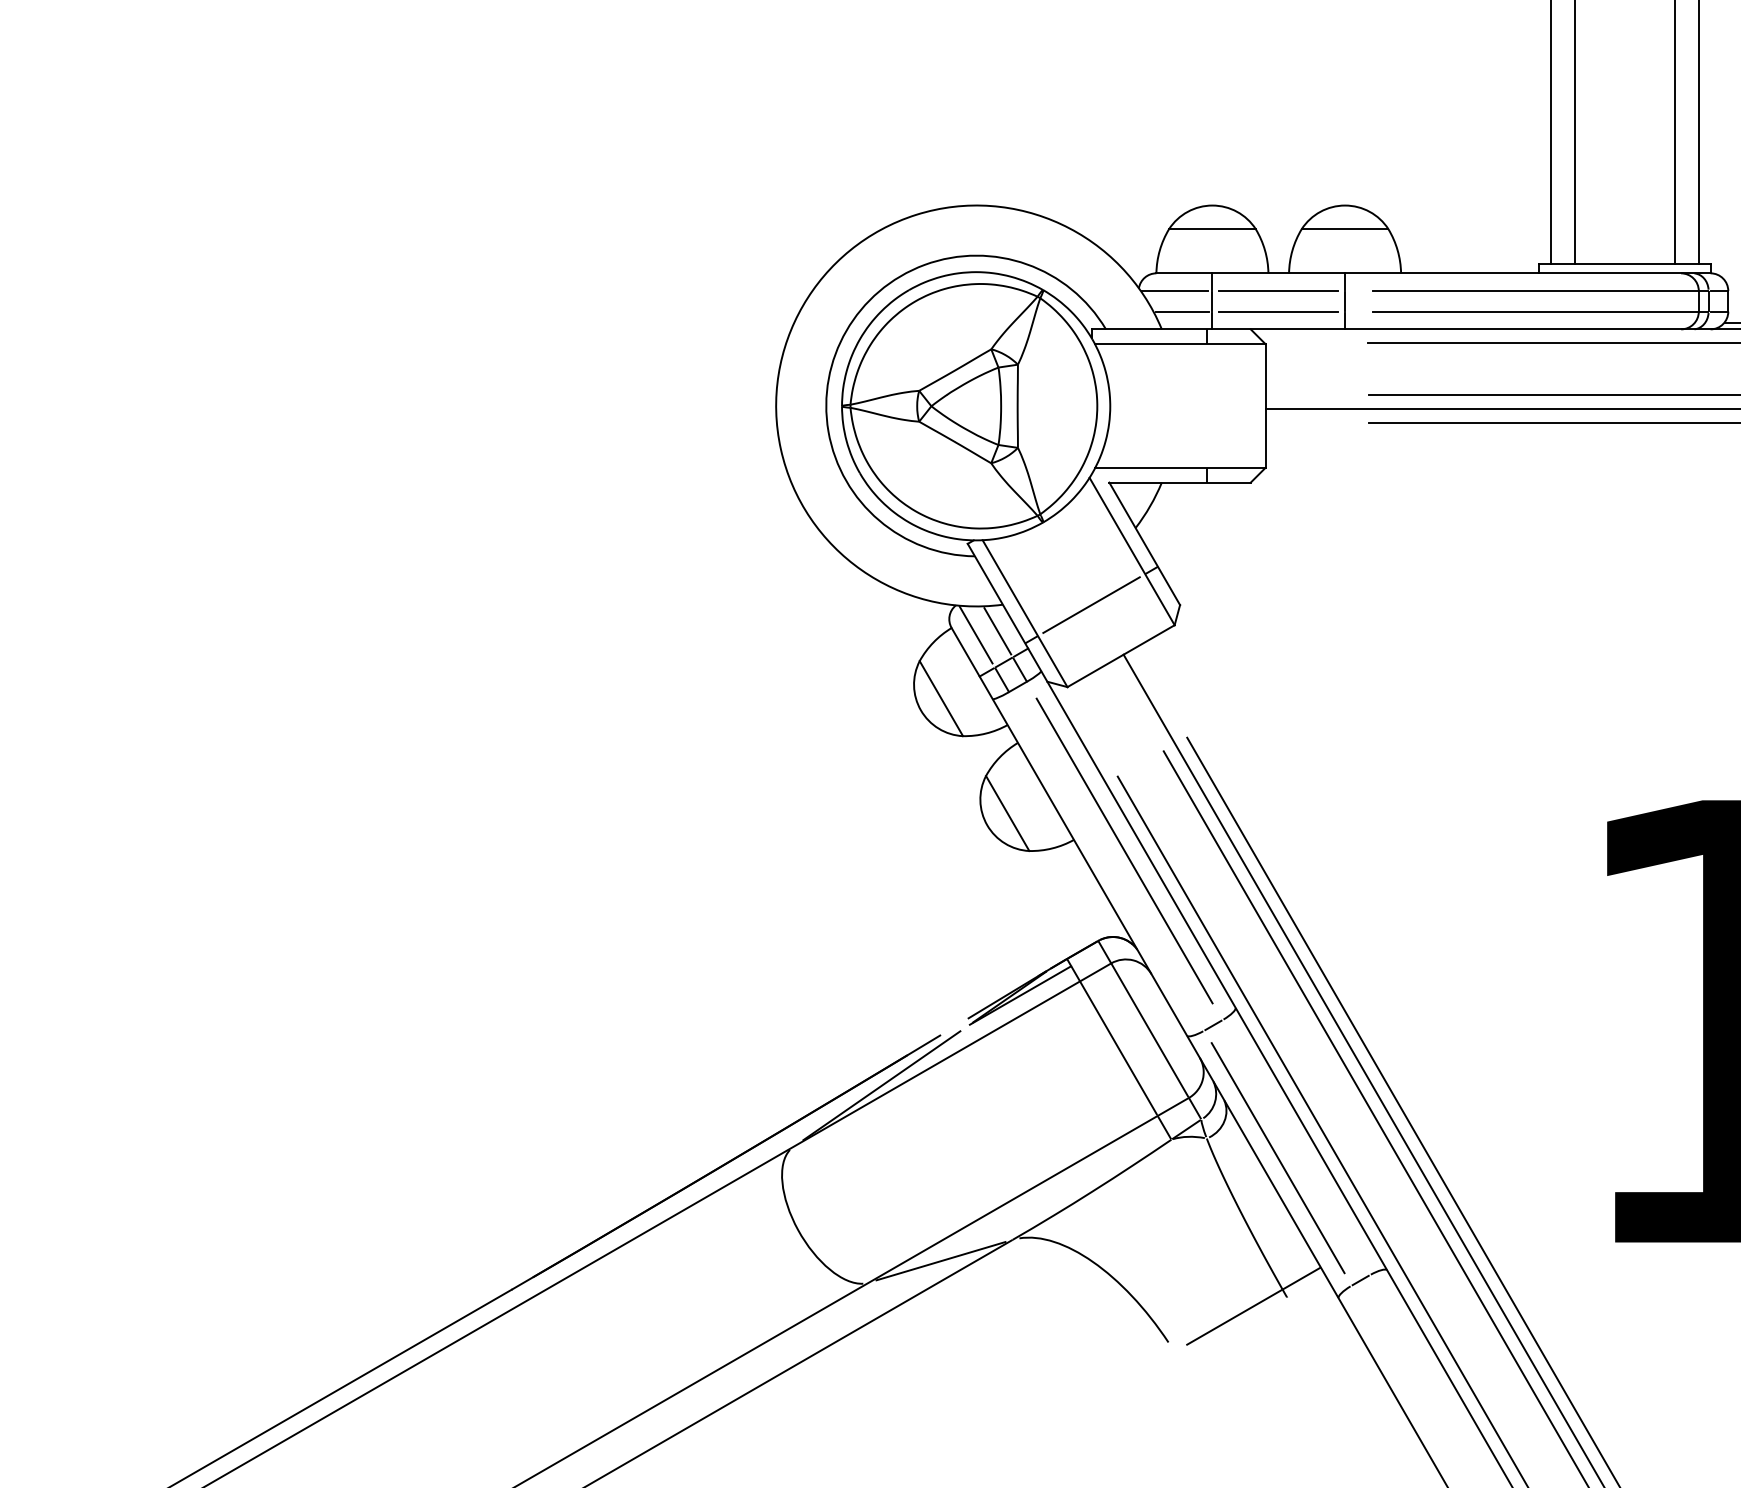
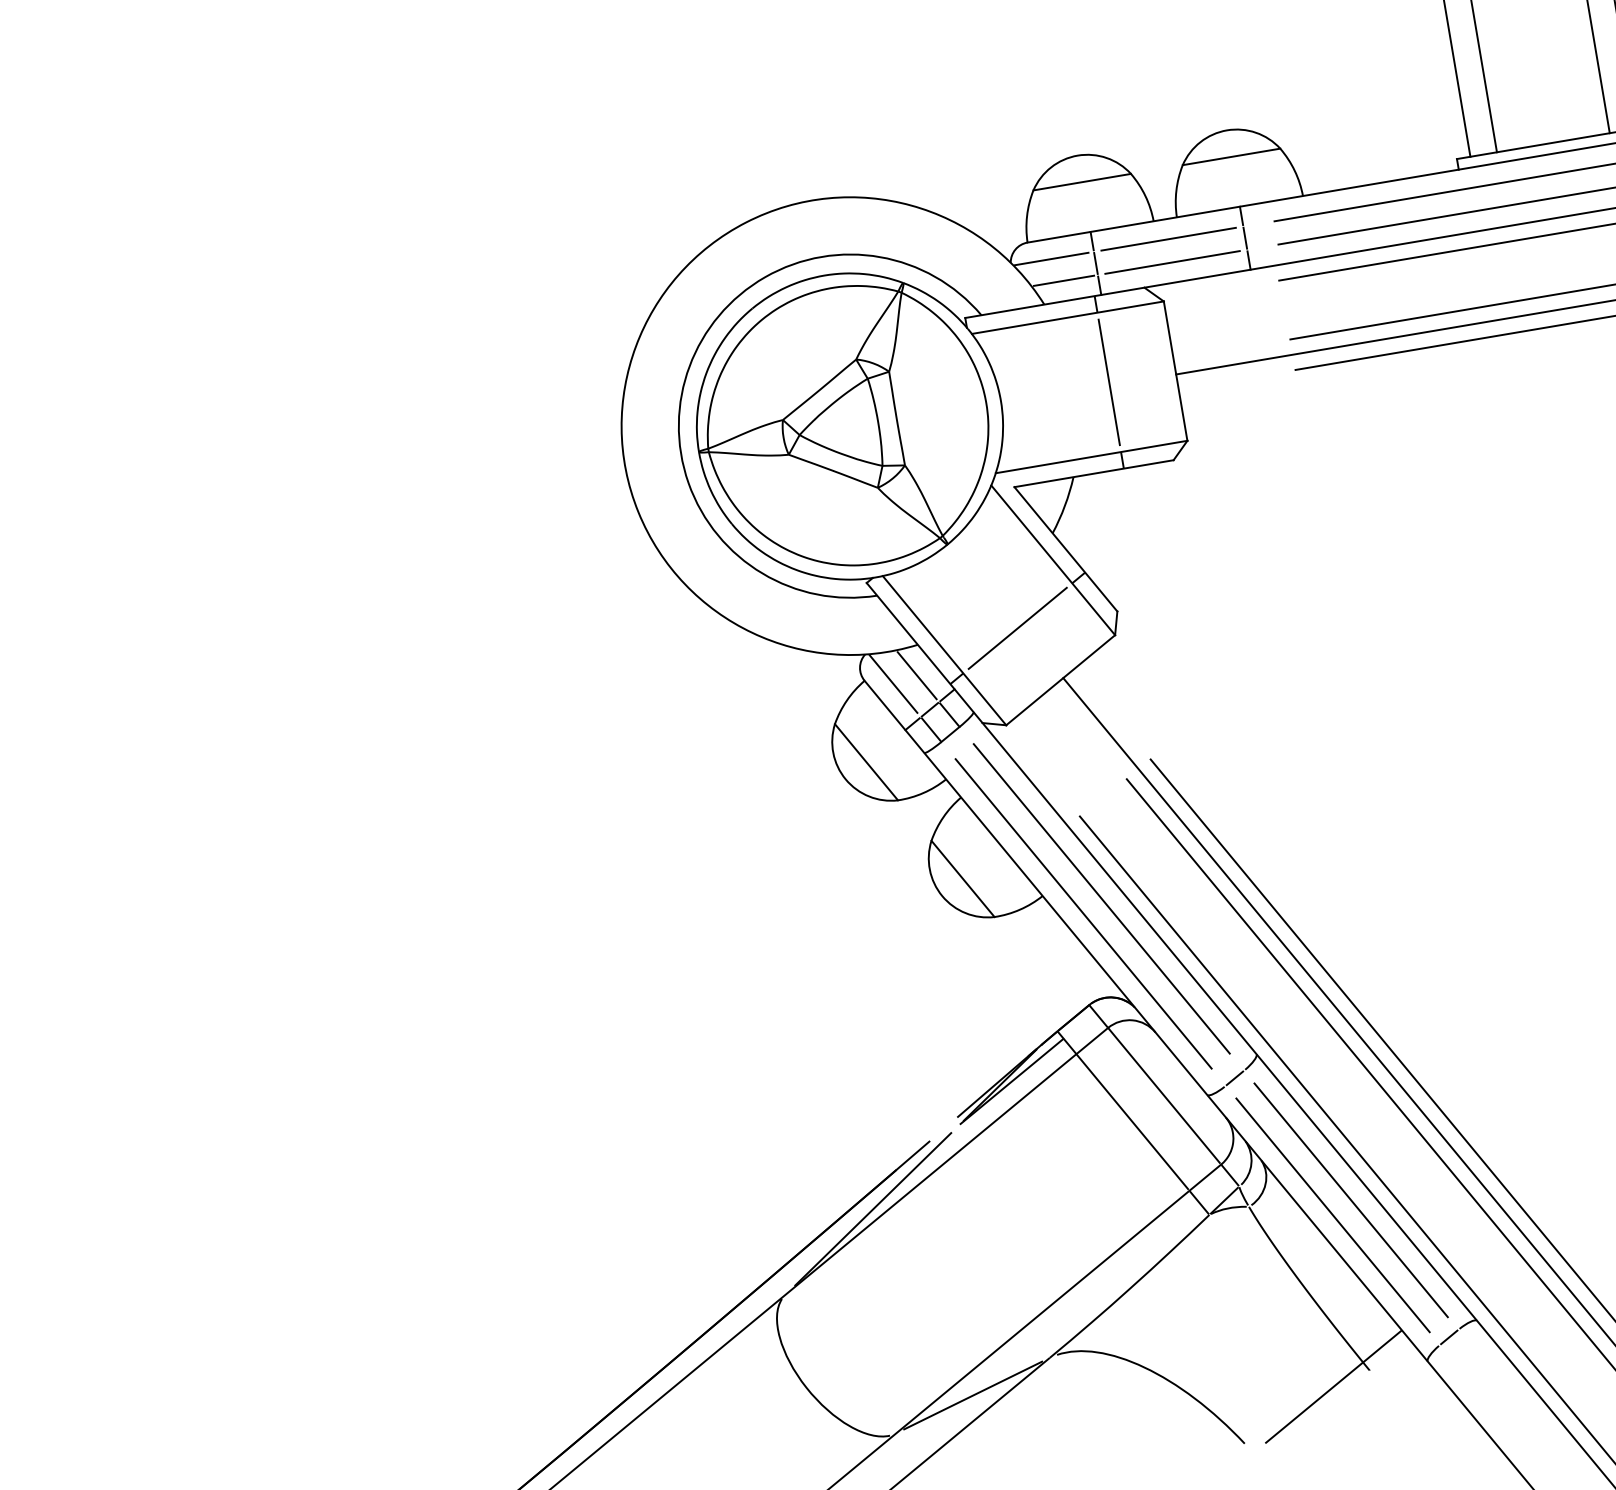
line: (1206, 405) -> (1109, 381), added
line: (1106, 861) -> (1083, 914), added
line: (1295, 1147) -> (1350, 1200), added

